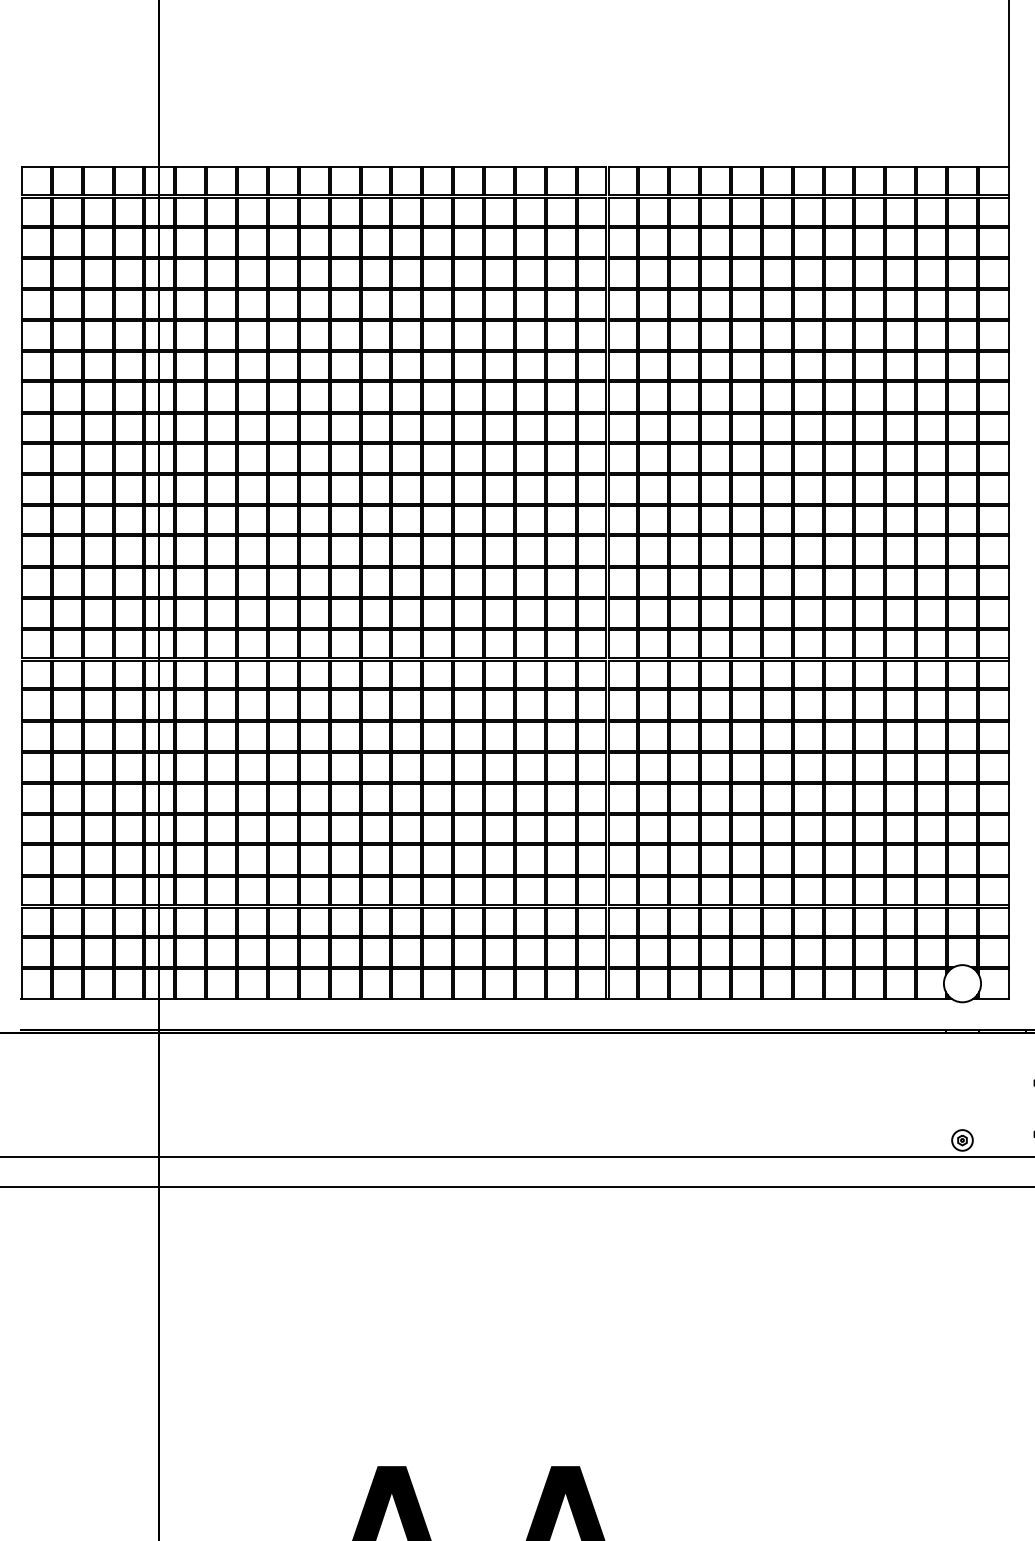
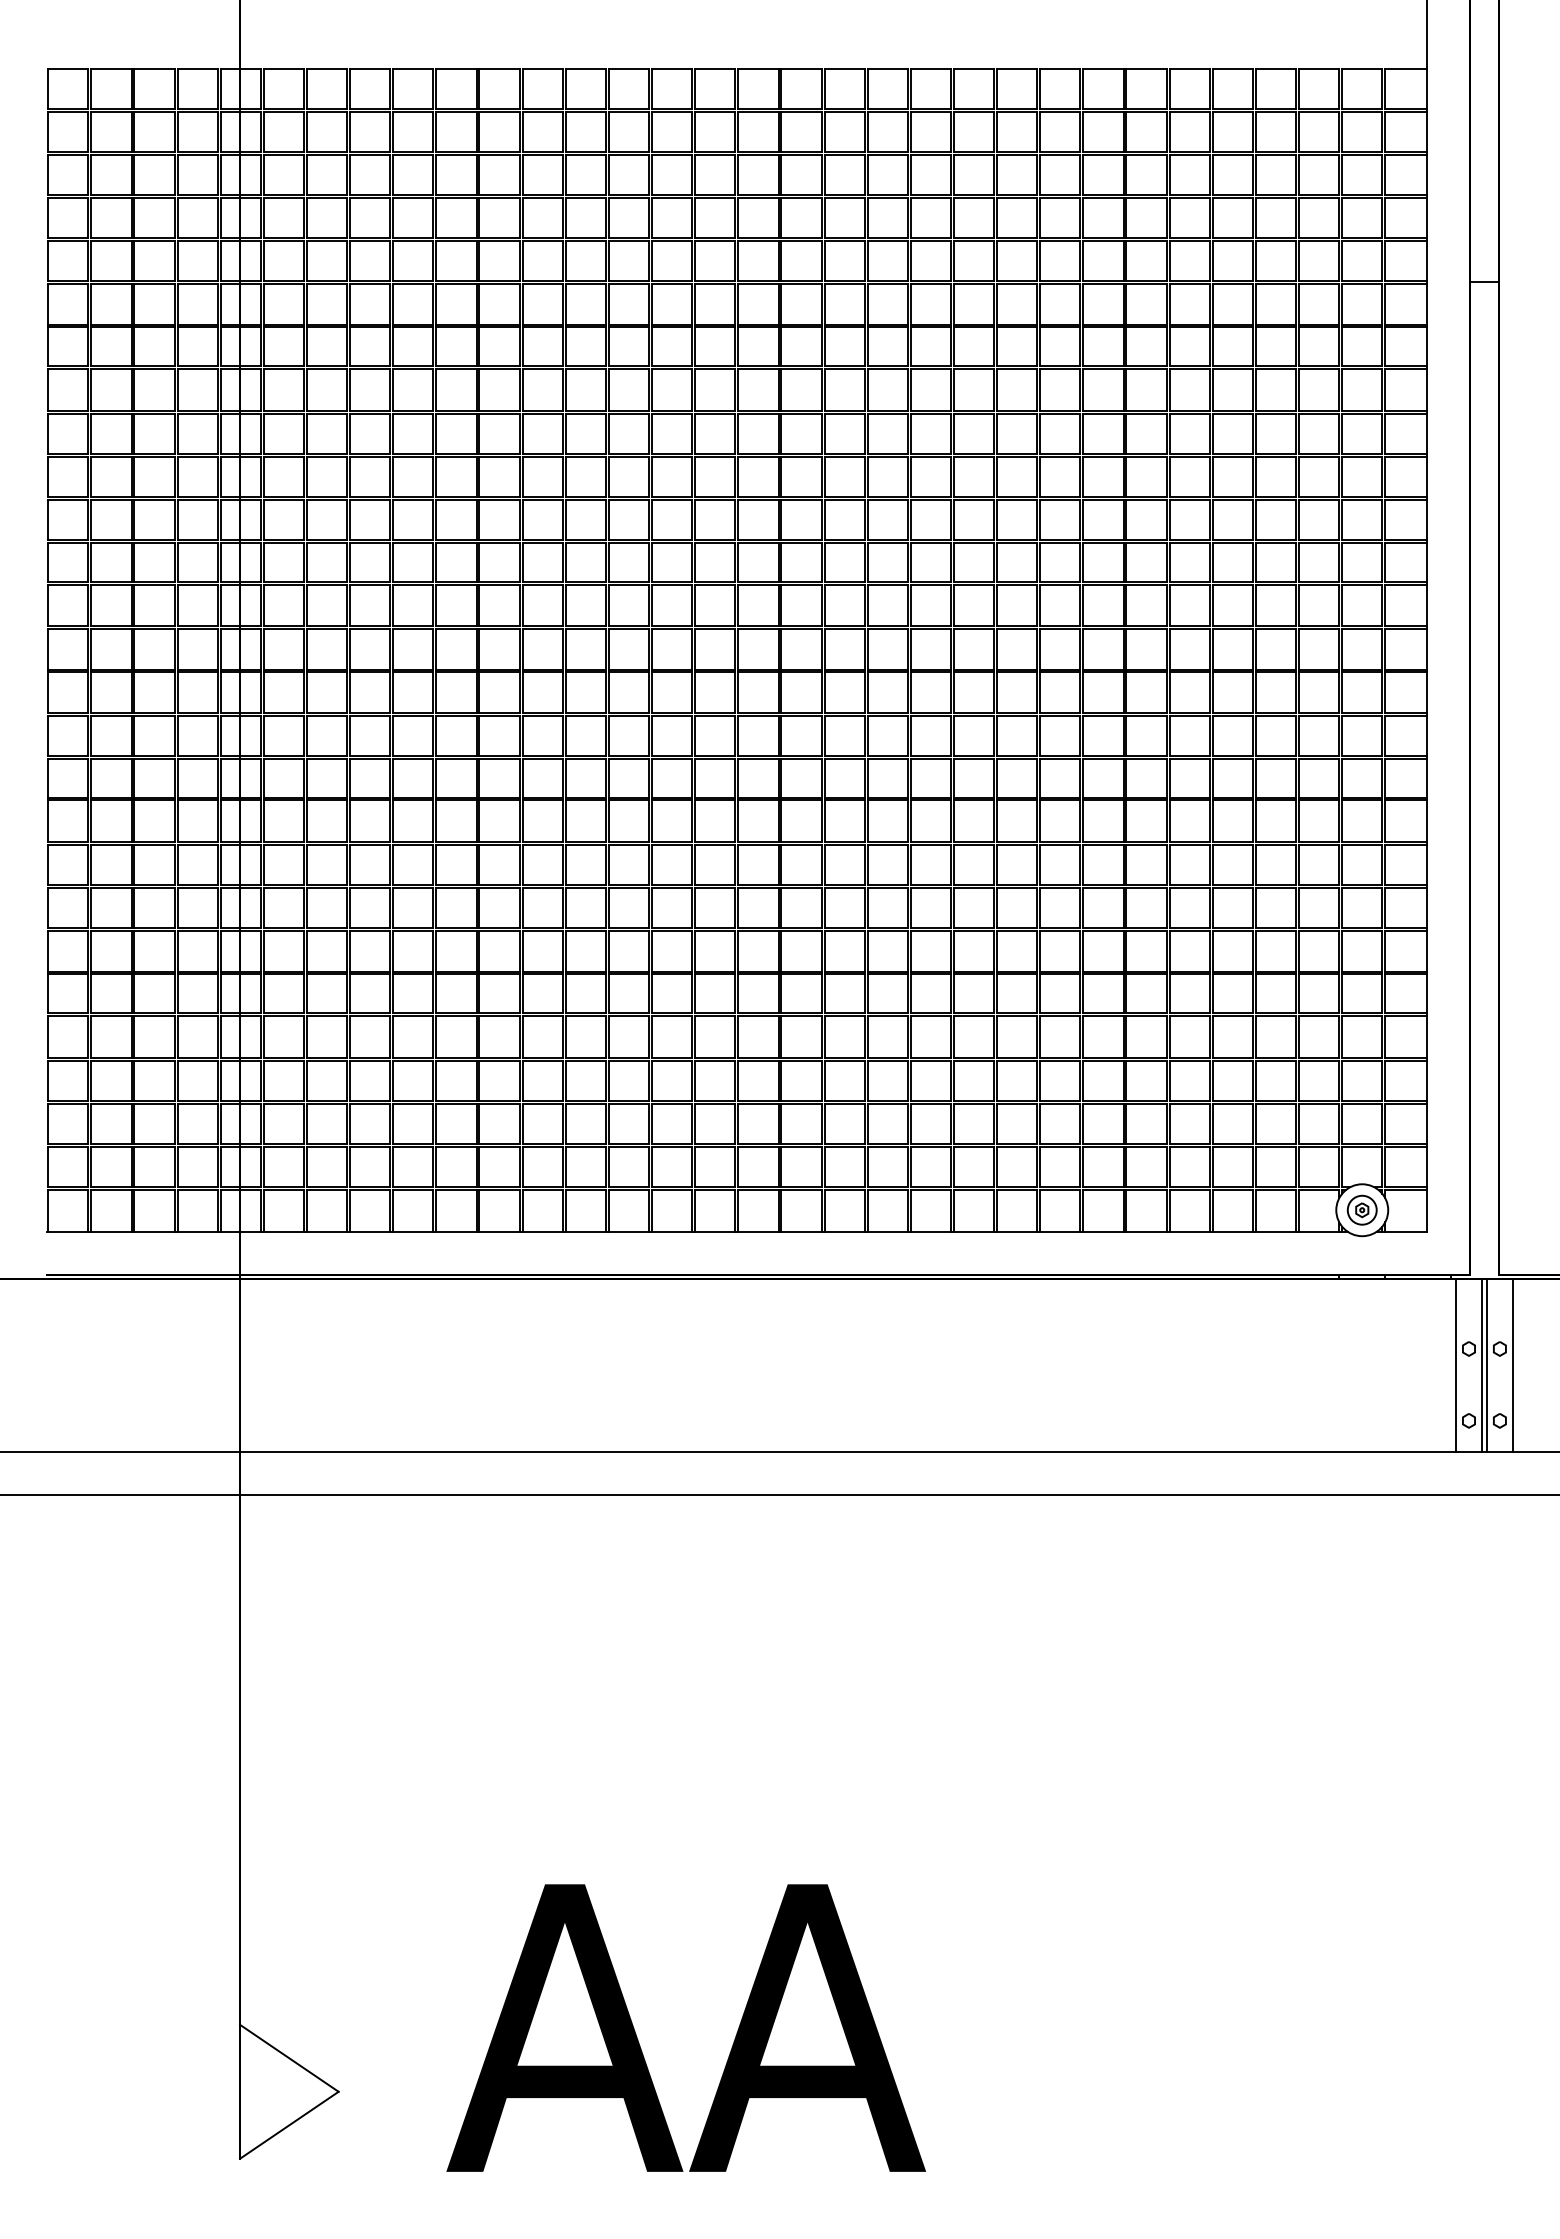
line: (1029, 1094) -> (1455, 1365), added
part: (961, 1139) -> (1361, 1209), moved

